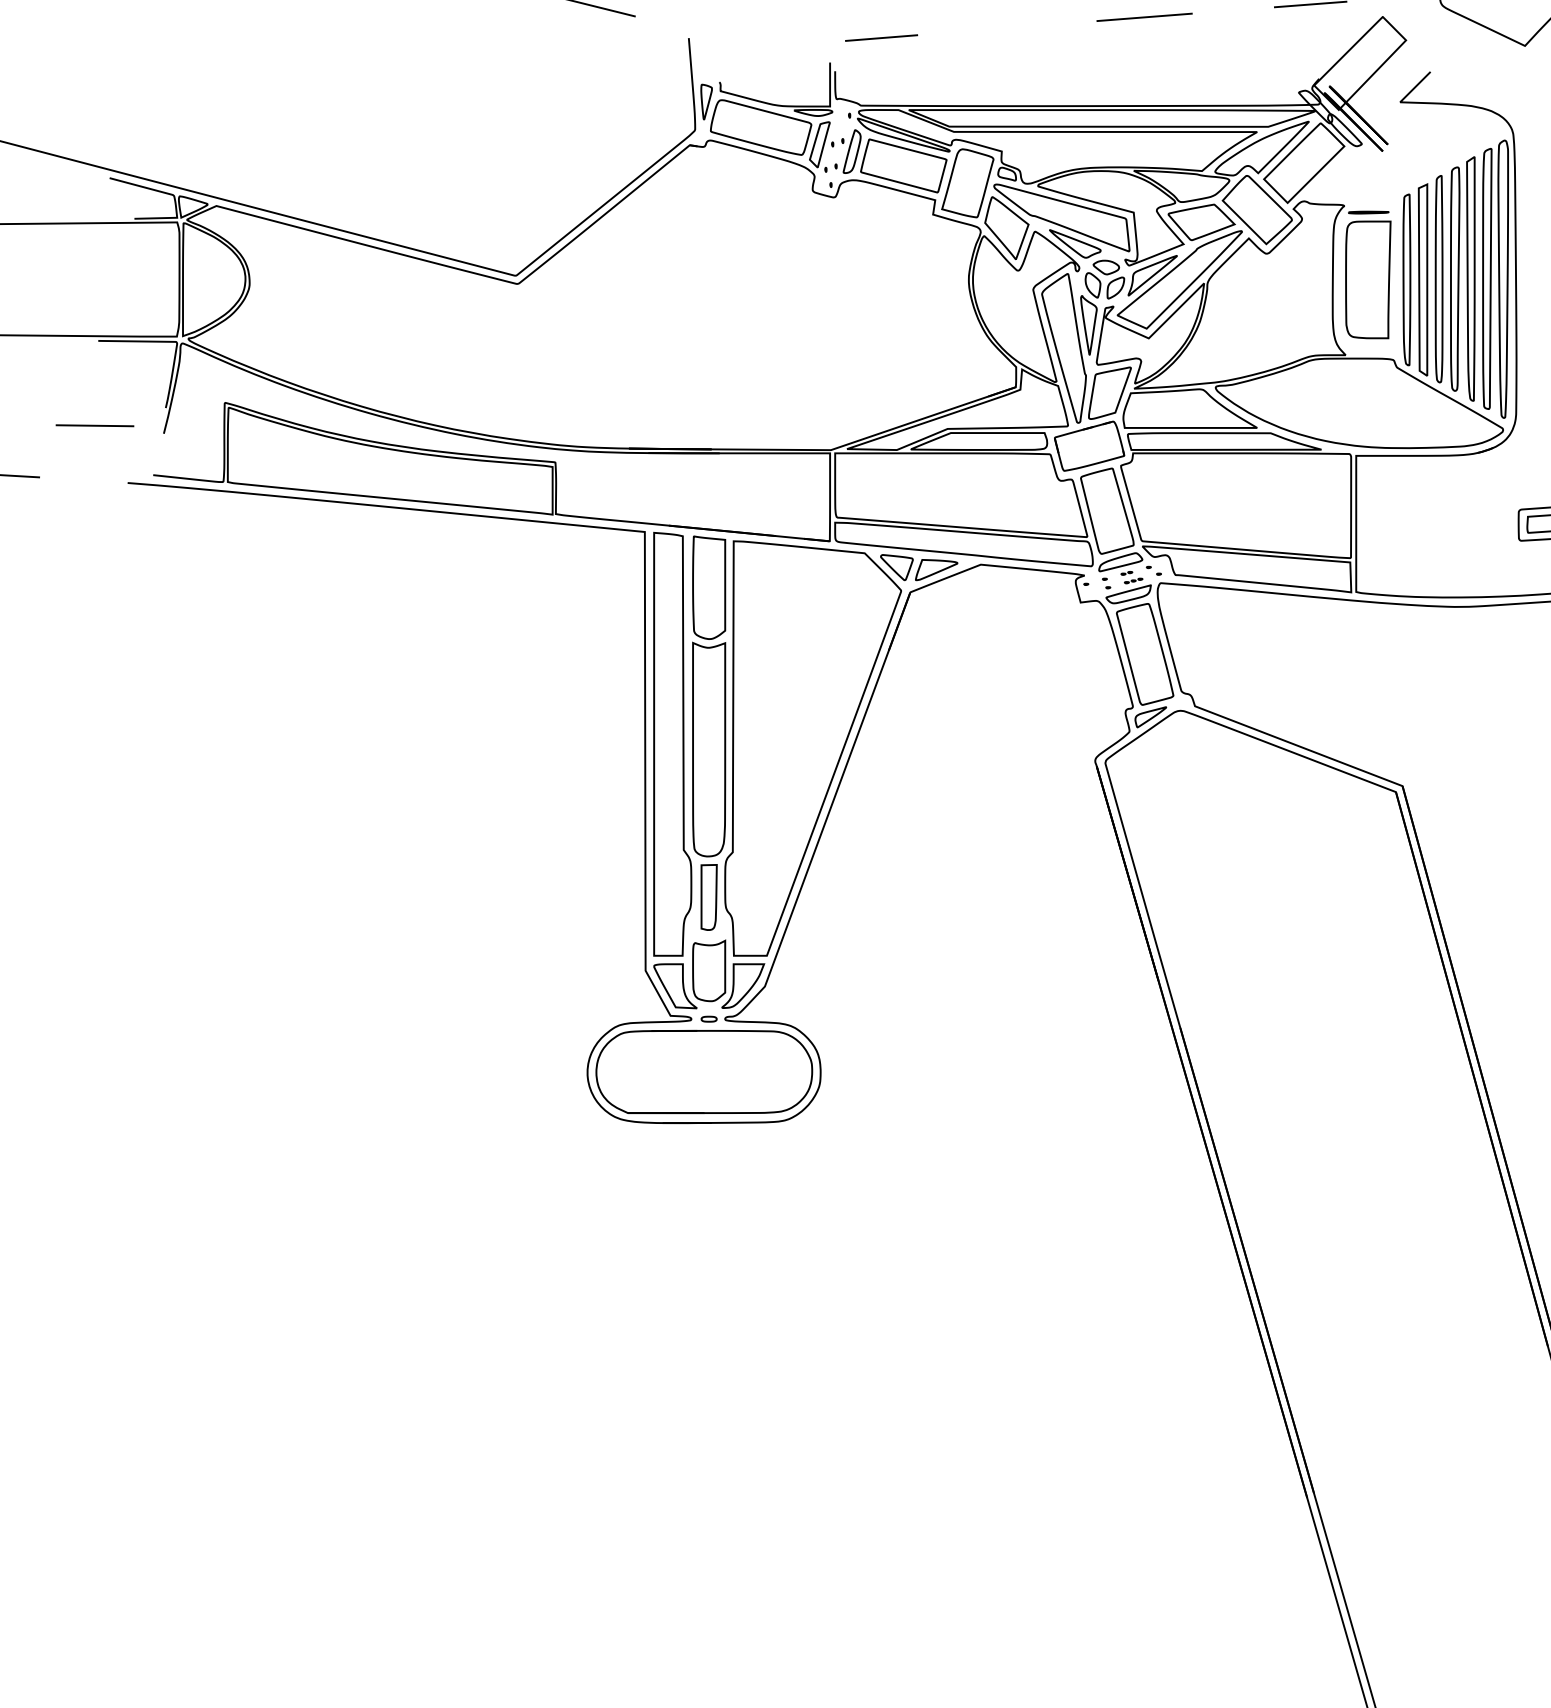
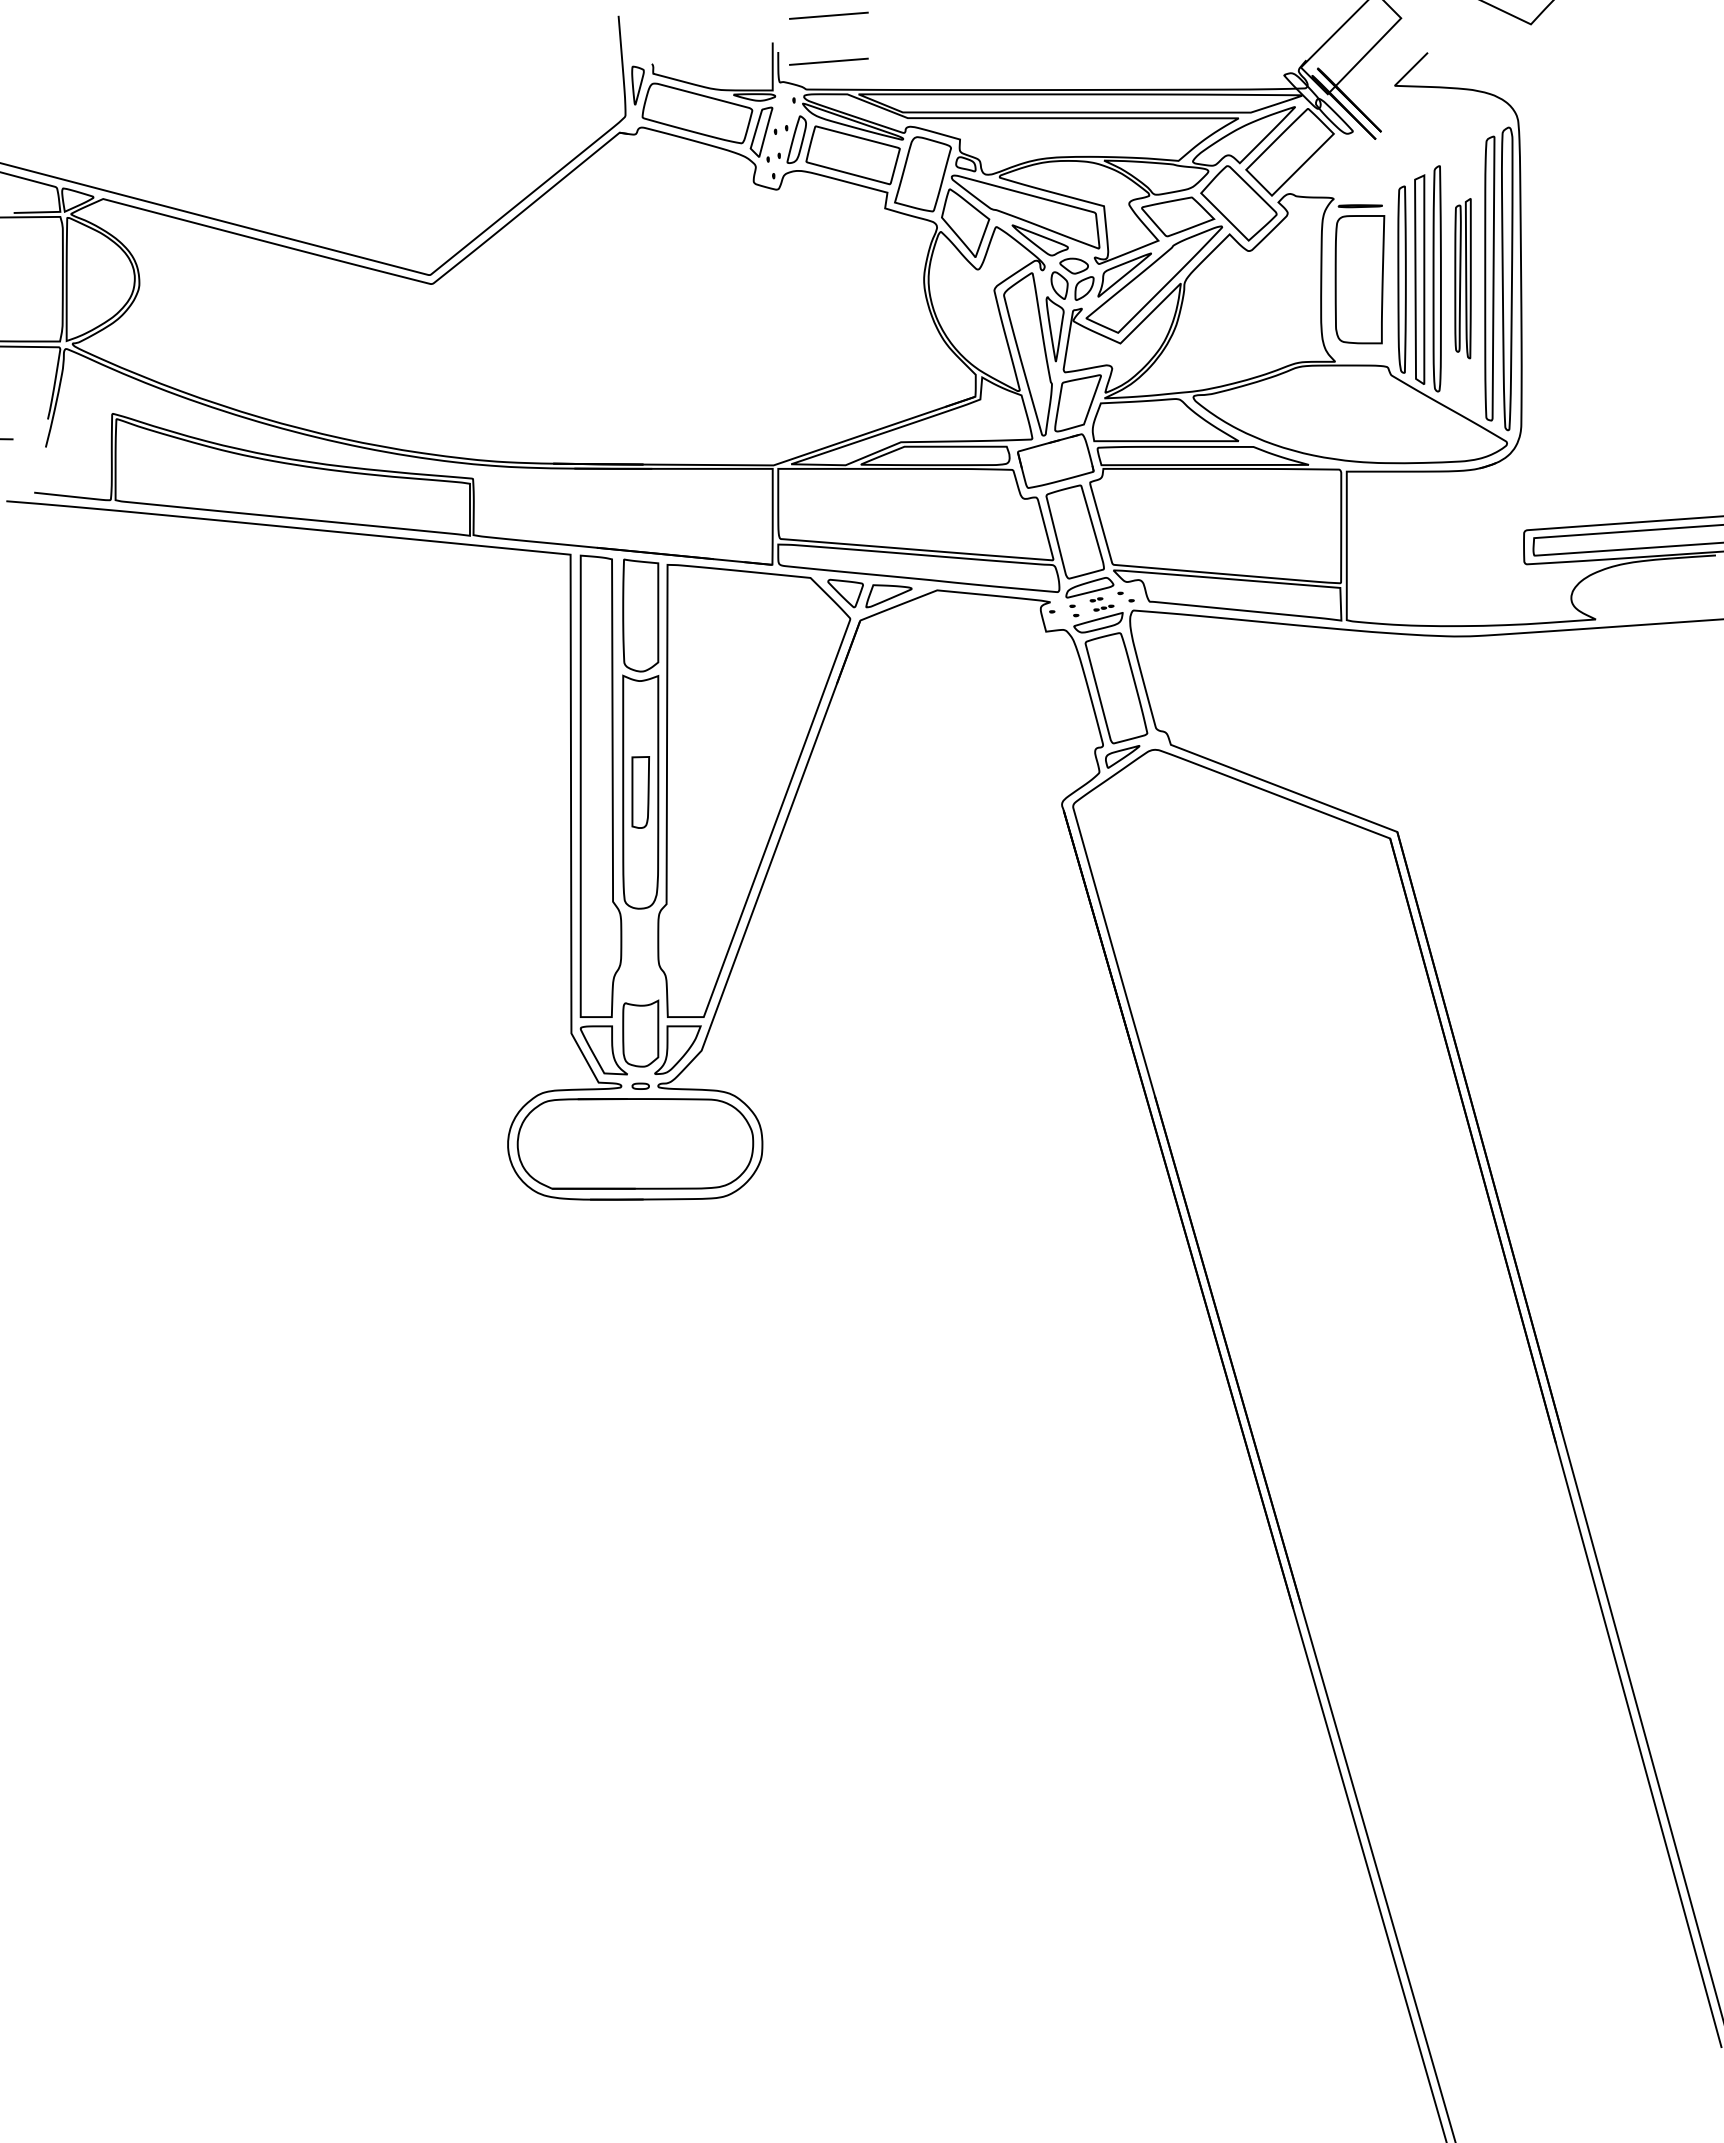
line: (881, 79) -> (828, 61), added
part: (1462, 278) -> (1462, 278), size x0.6
part: (708, 897) -> (640, 792), moved

